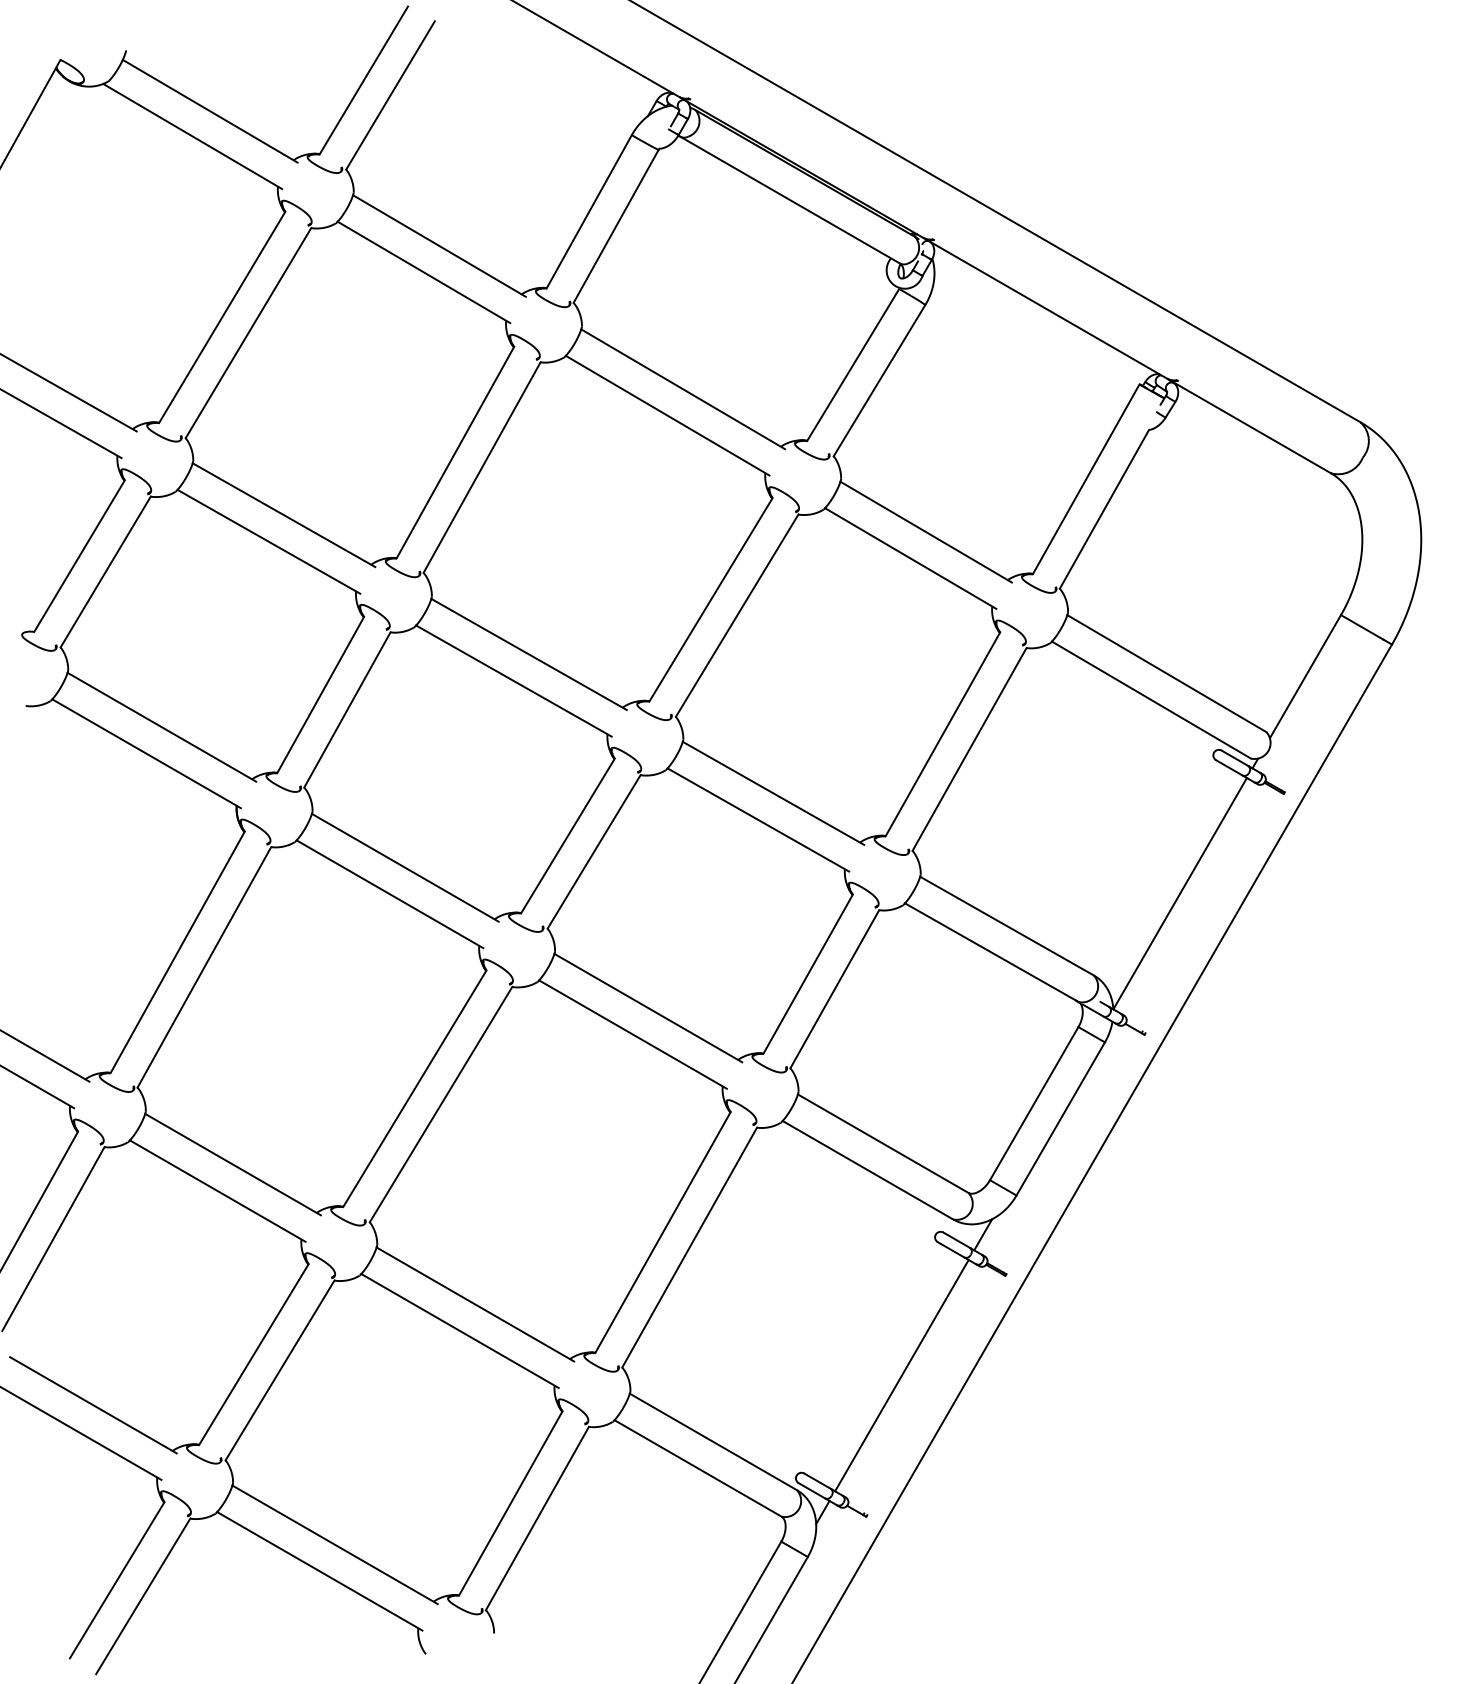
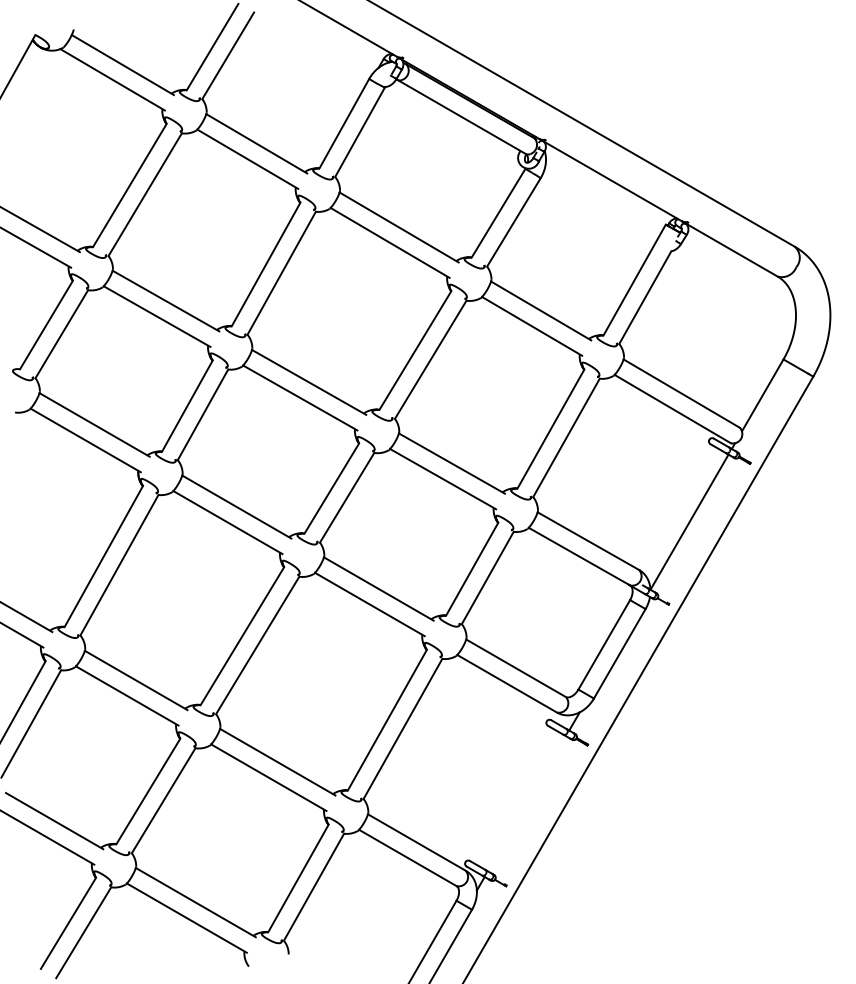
line: (901, 1375) -> (526, 803), removed

